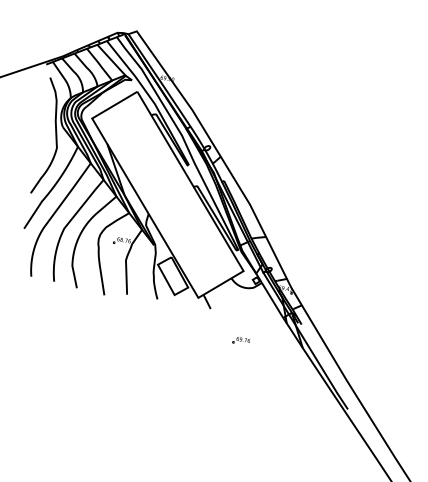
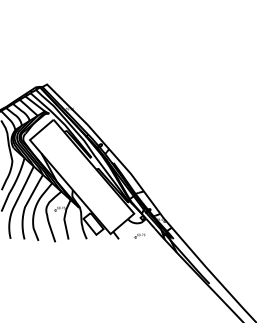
part: (240, 340) -> (139, 235), moved

